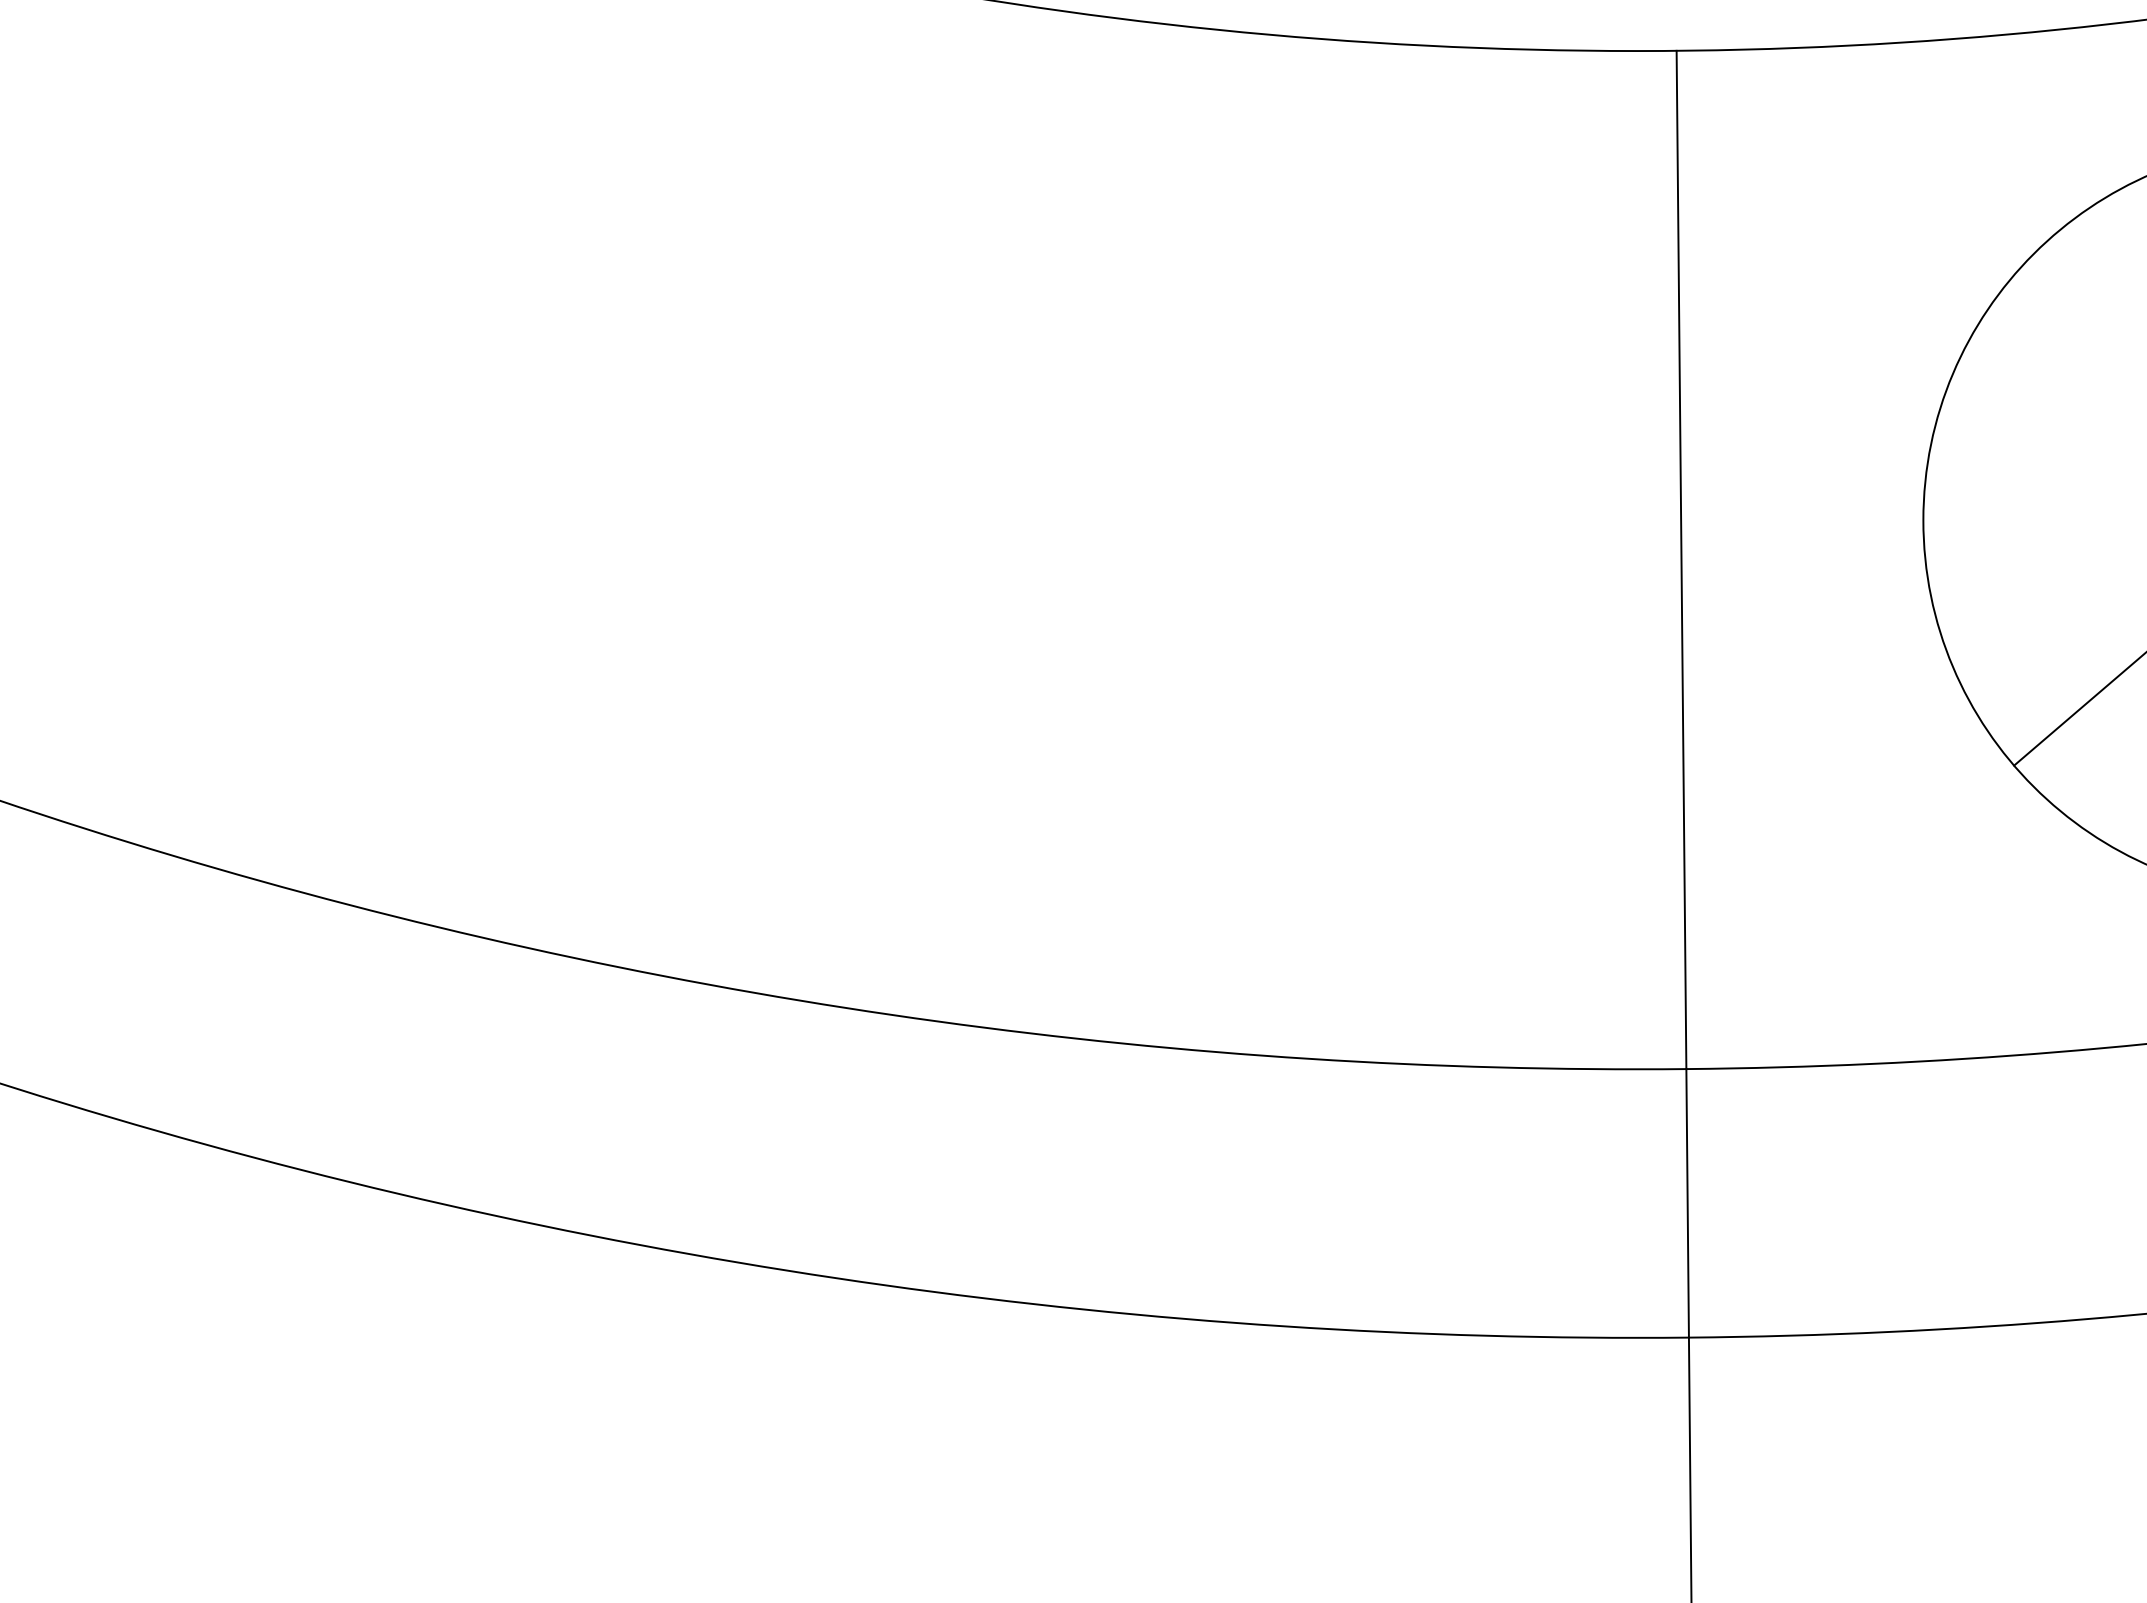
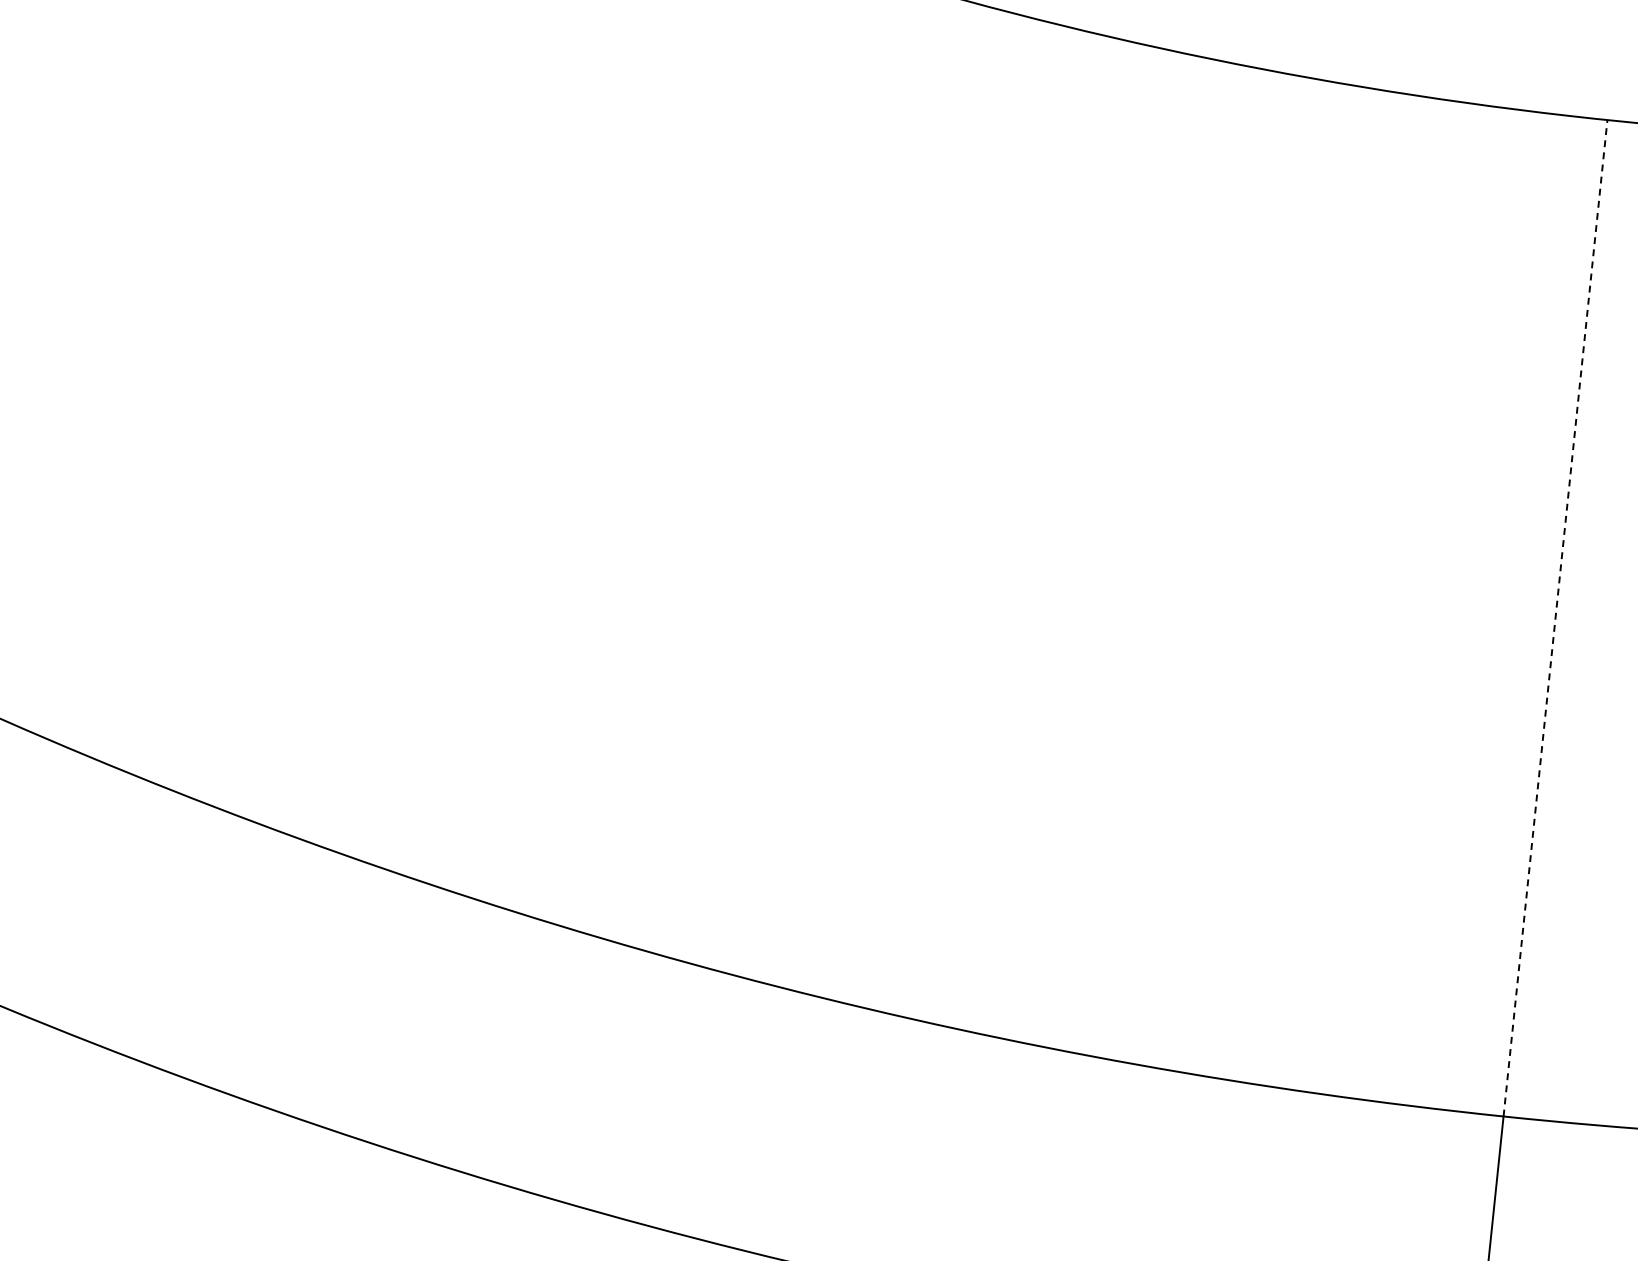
line: (1681, 559) -> (1555, 617), solid -> dashed

